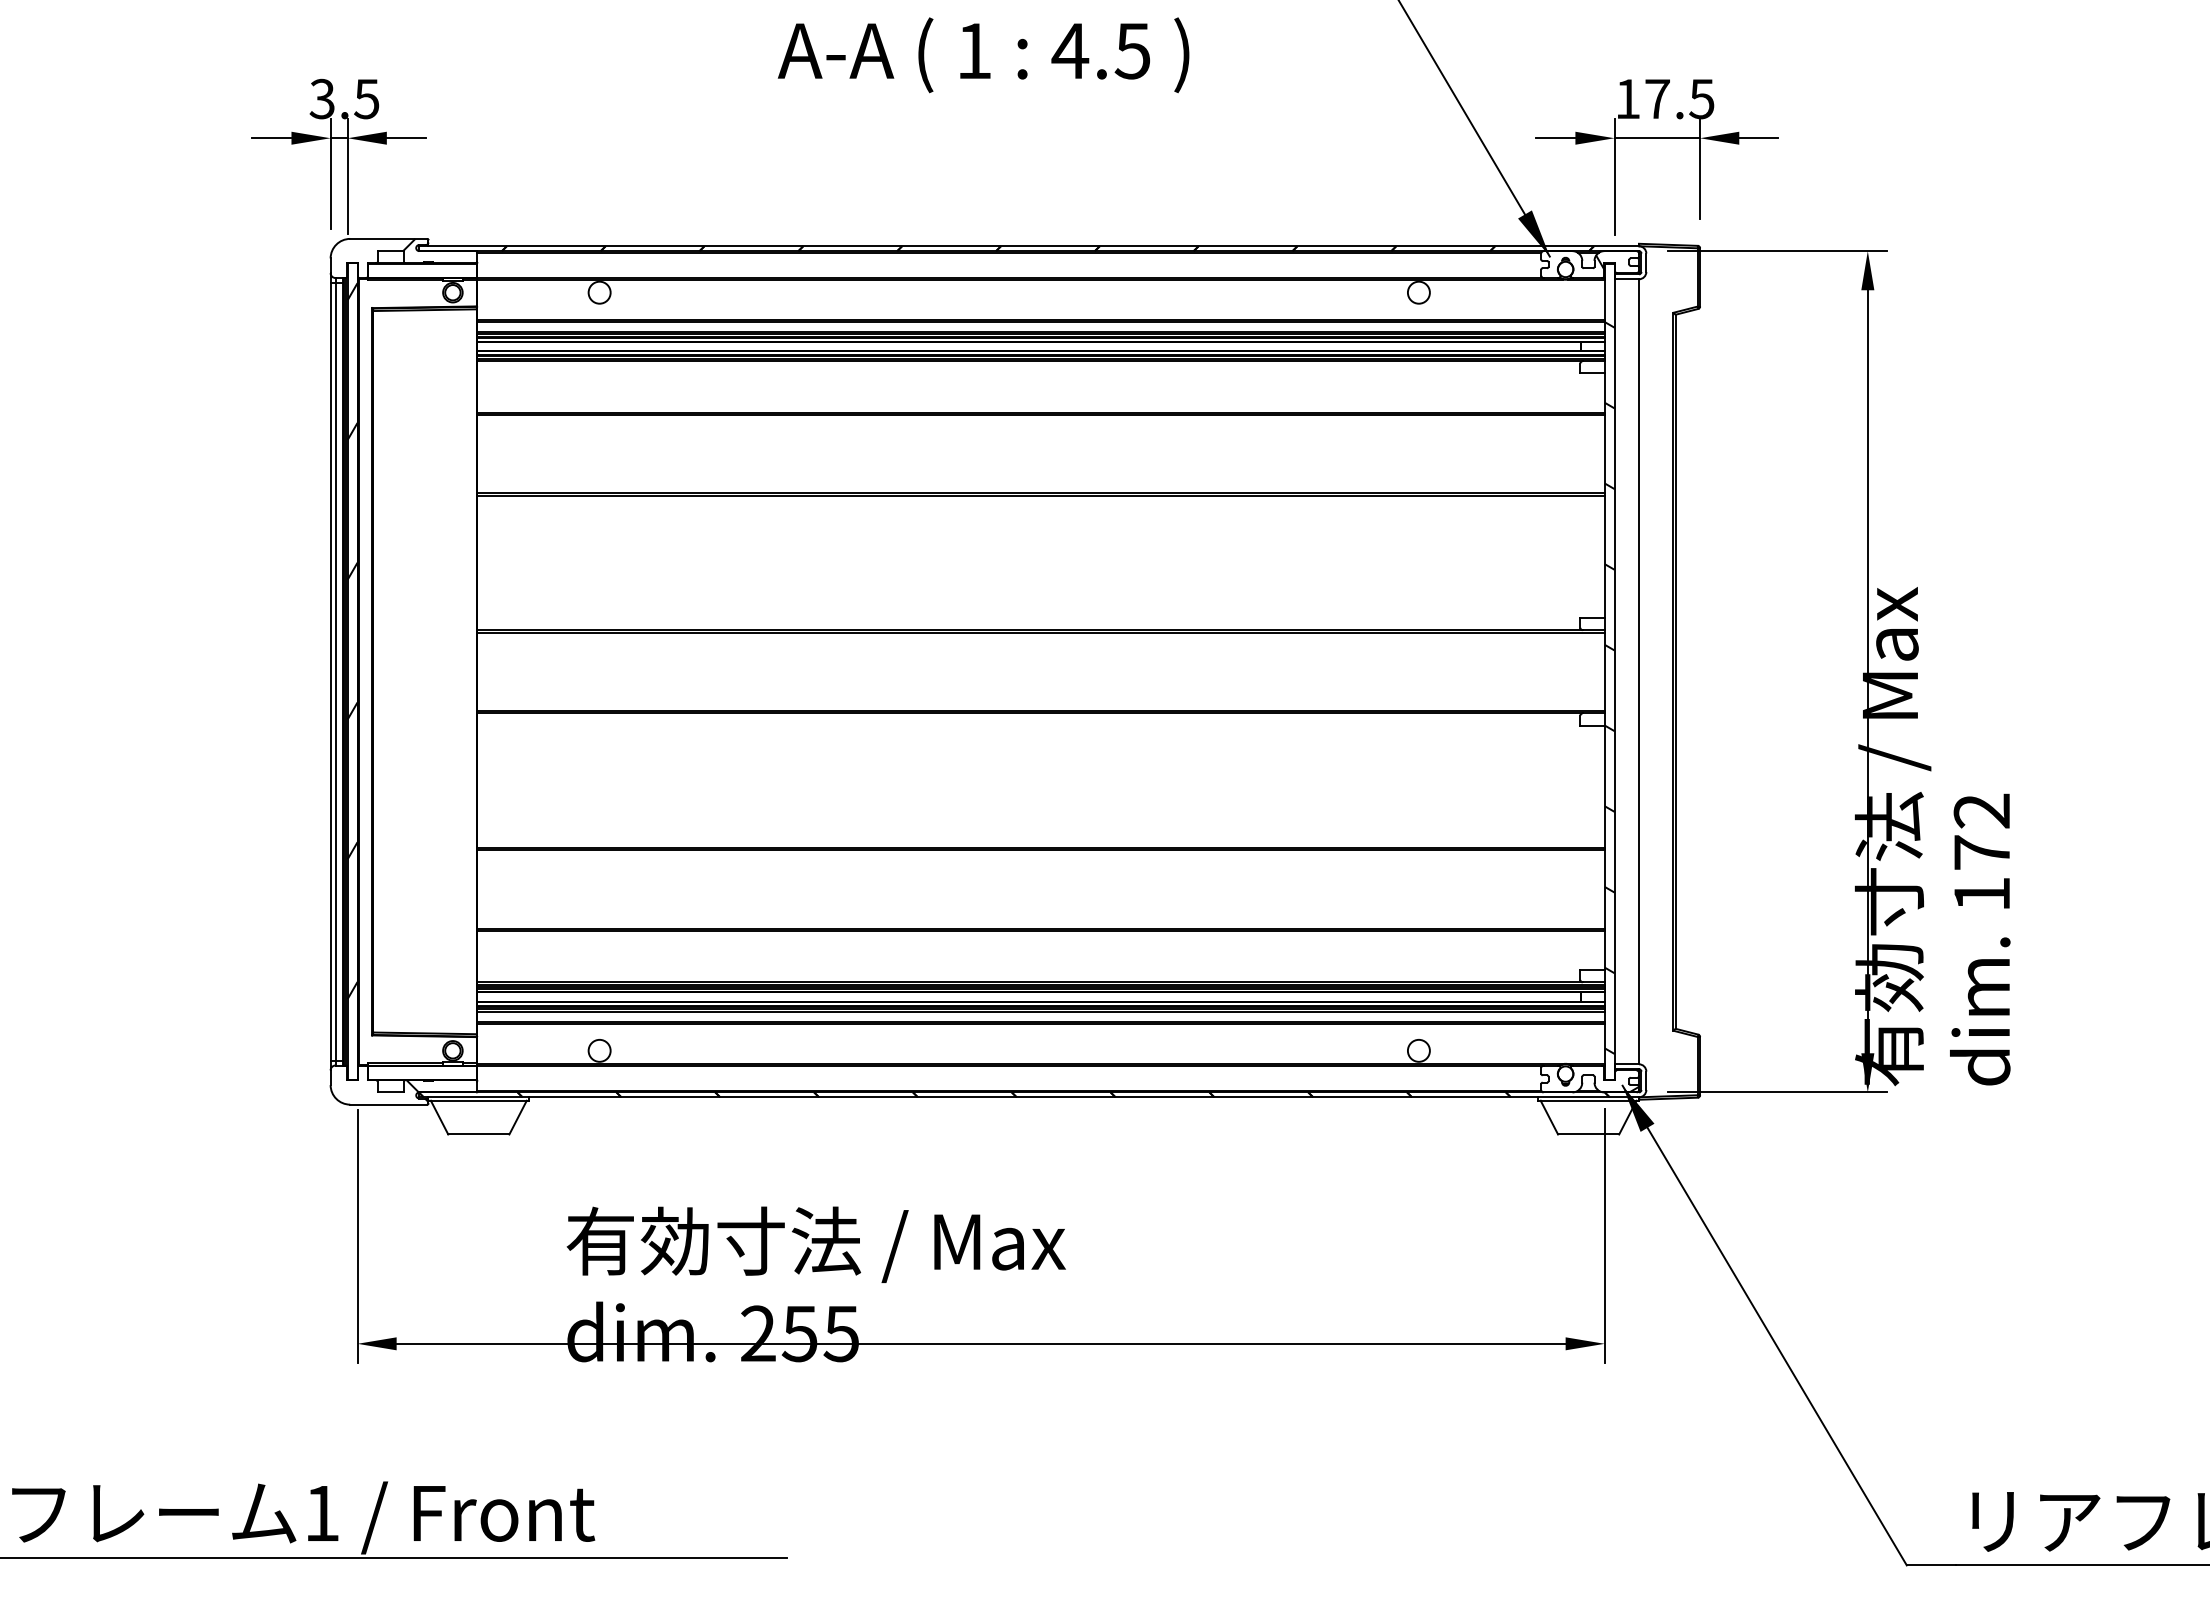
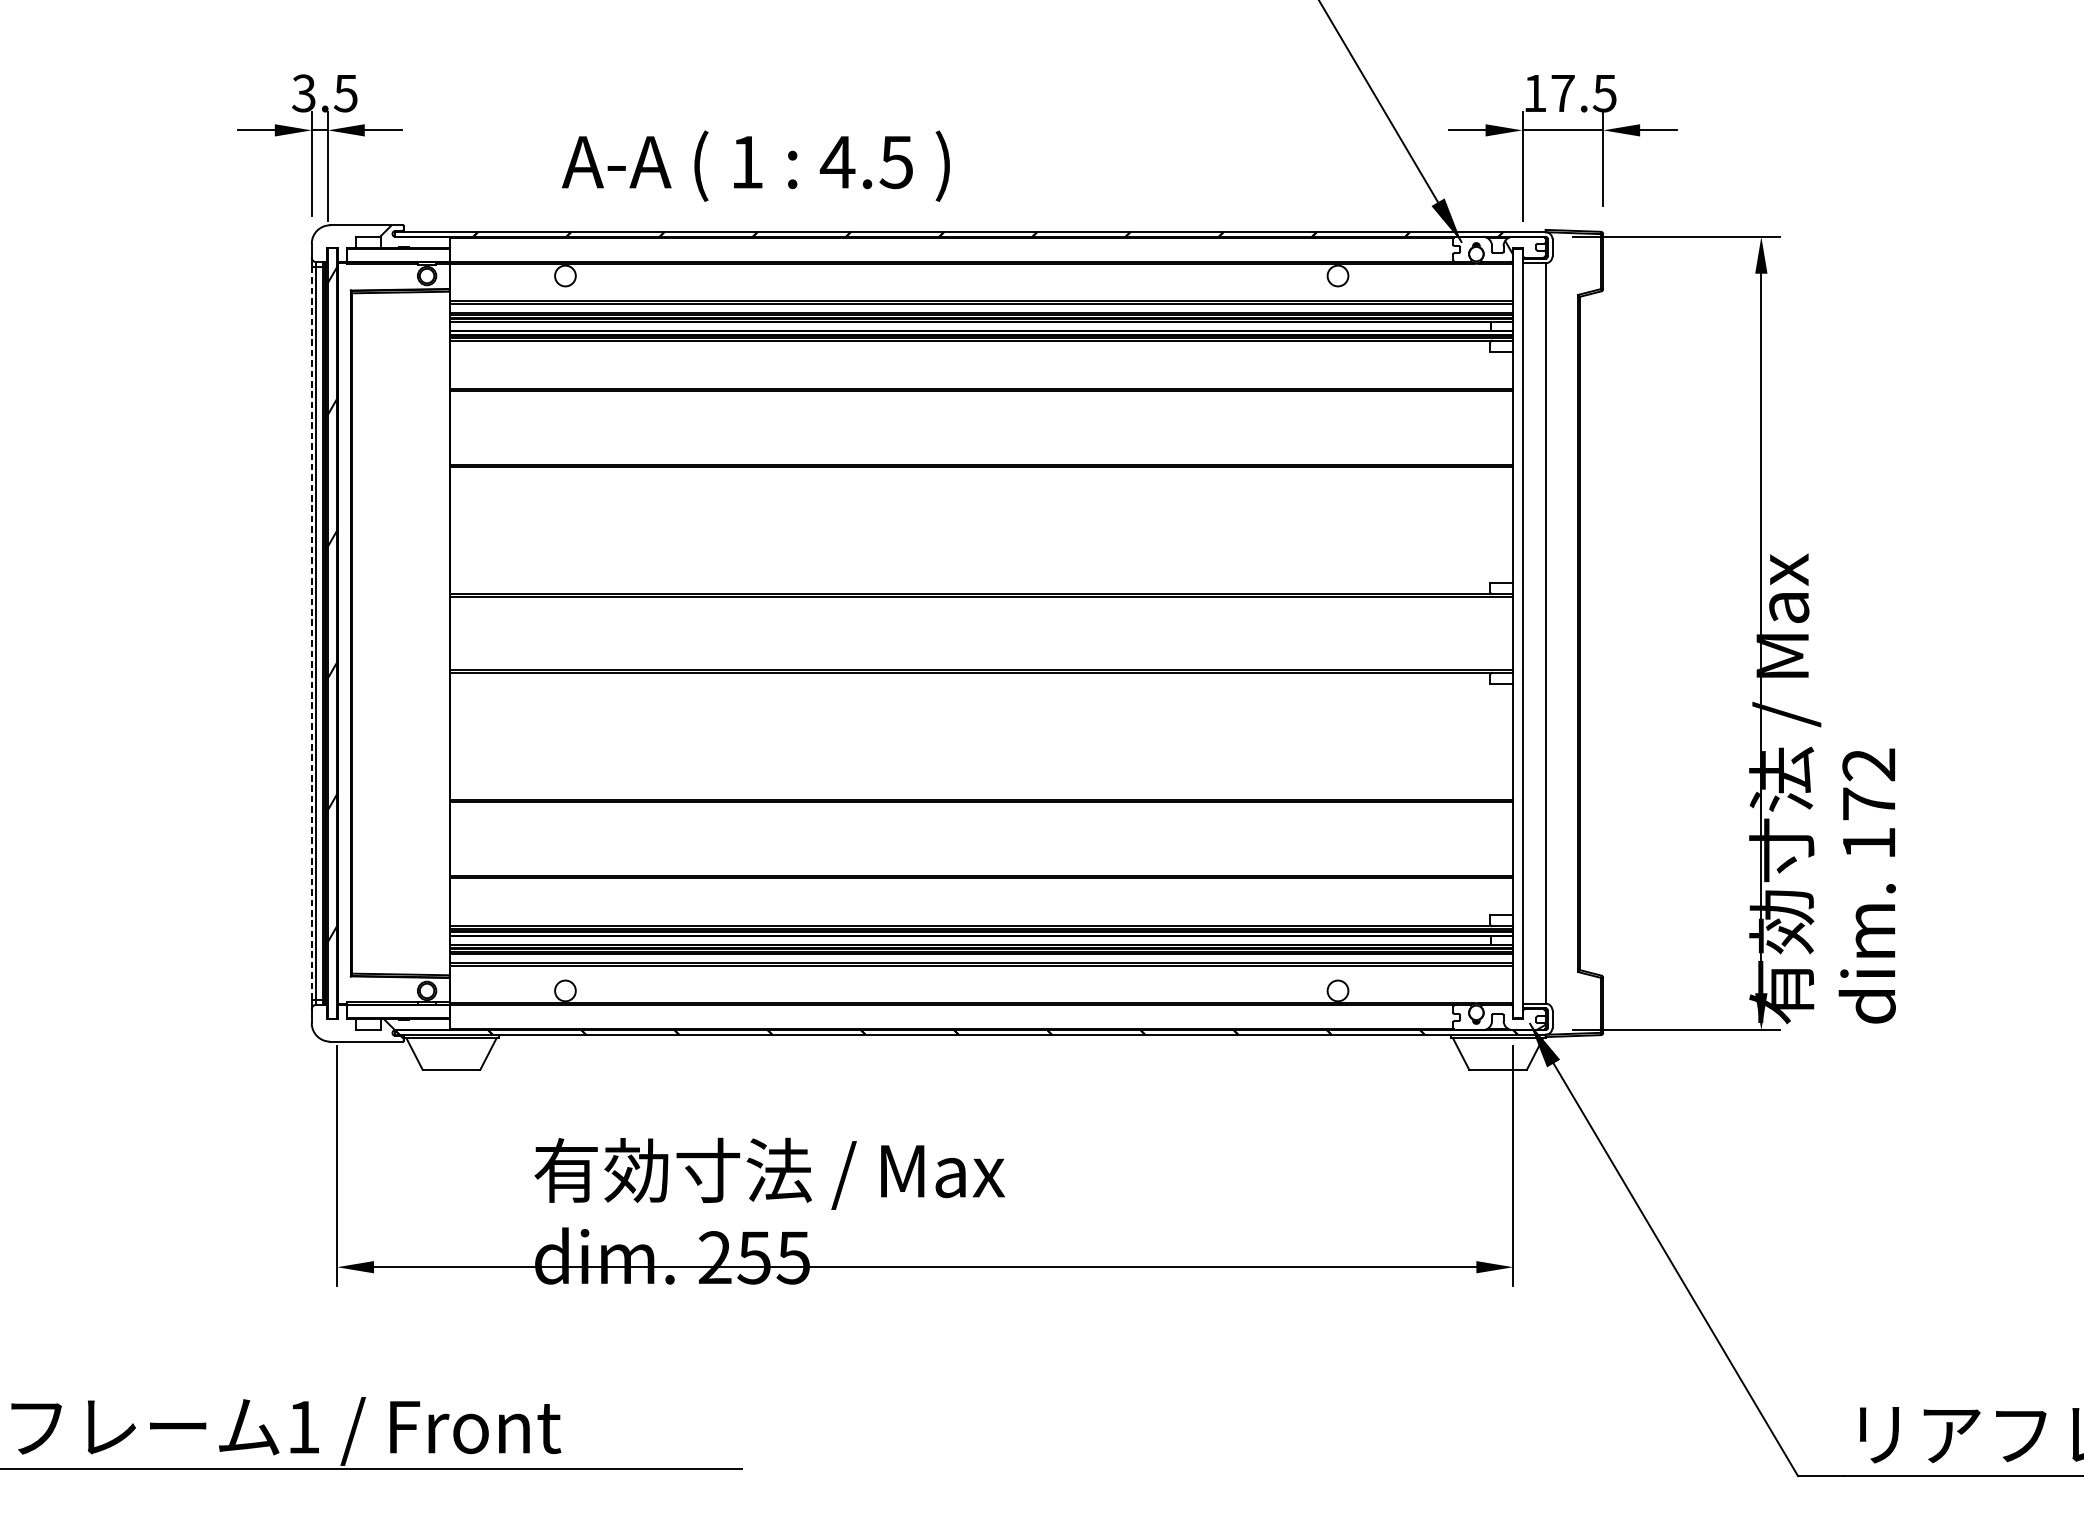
text: (983, 55) -> (755, 166), moved
line: (330, 671) -> (311, 633), solid -> dashed
hatch: (1609, 687) -> (1517, 648), removed

